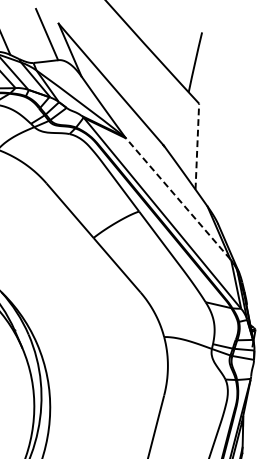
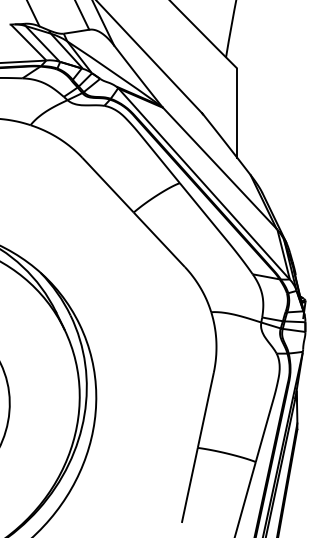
line: (197, 146) -> (237, 113), dashed -> solid
line: (177, 199) -> (219, 168), dashed -> solid

